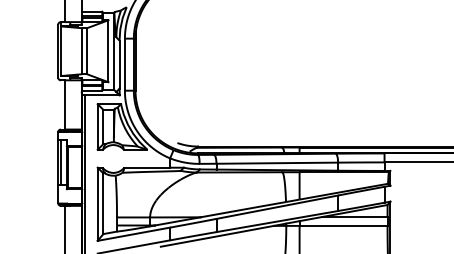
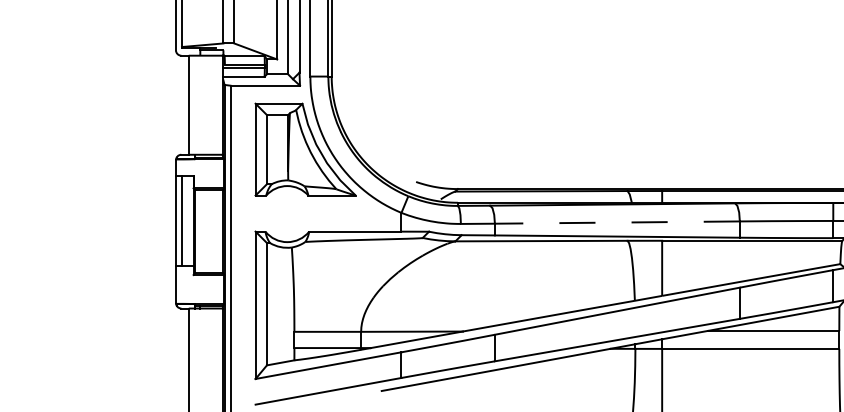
line: (277, 163) -> (617, 223), solid -> dashed

